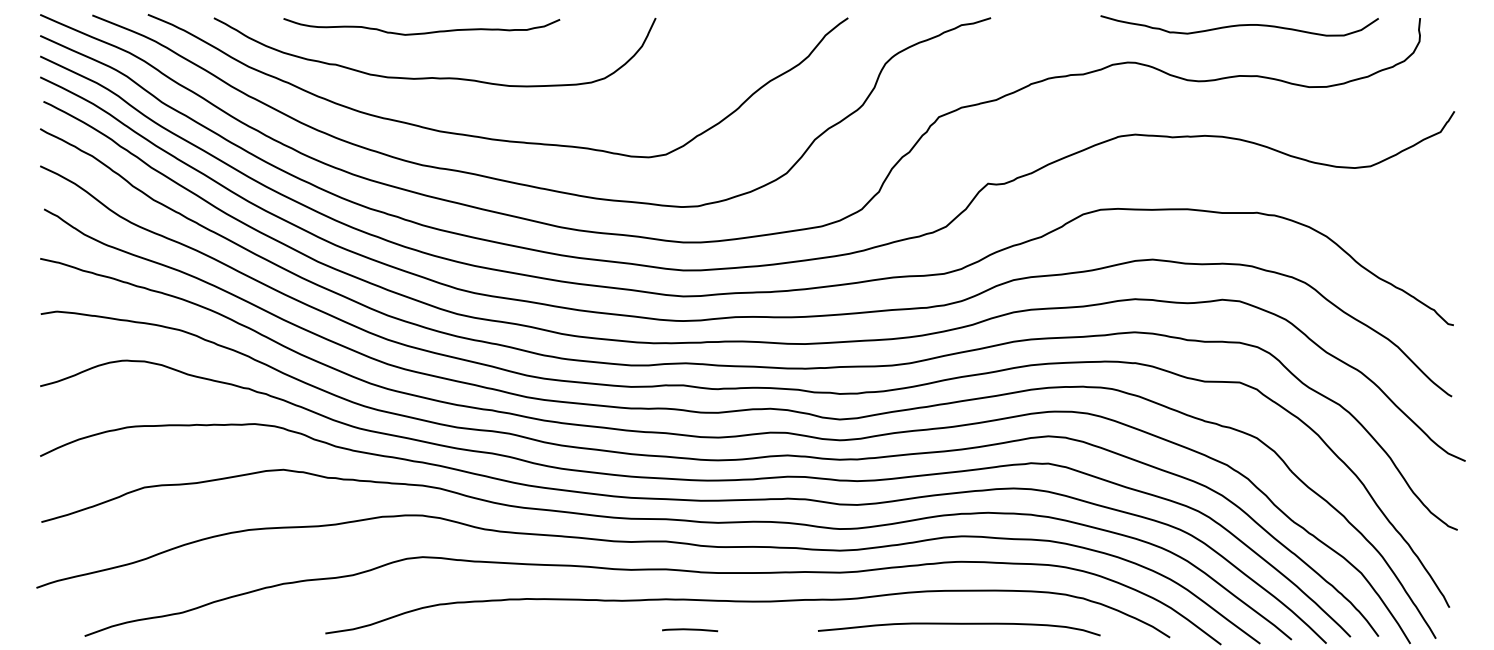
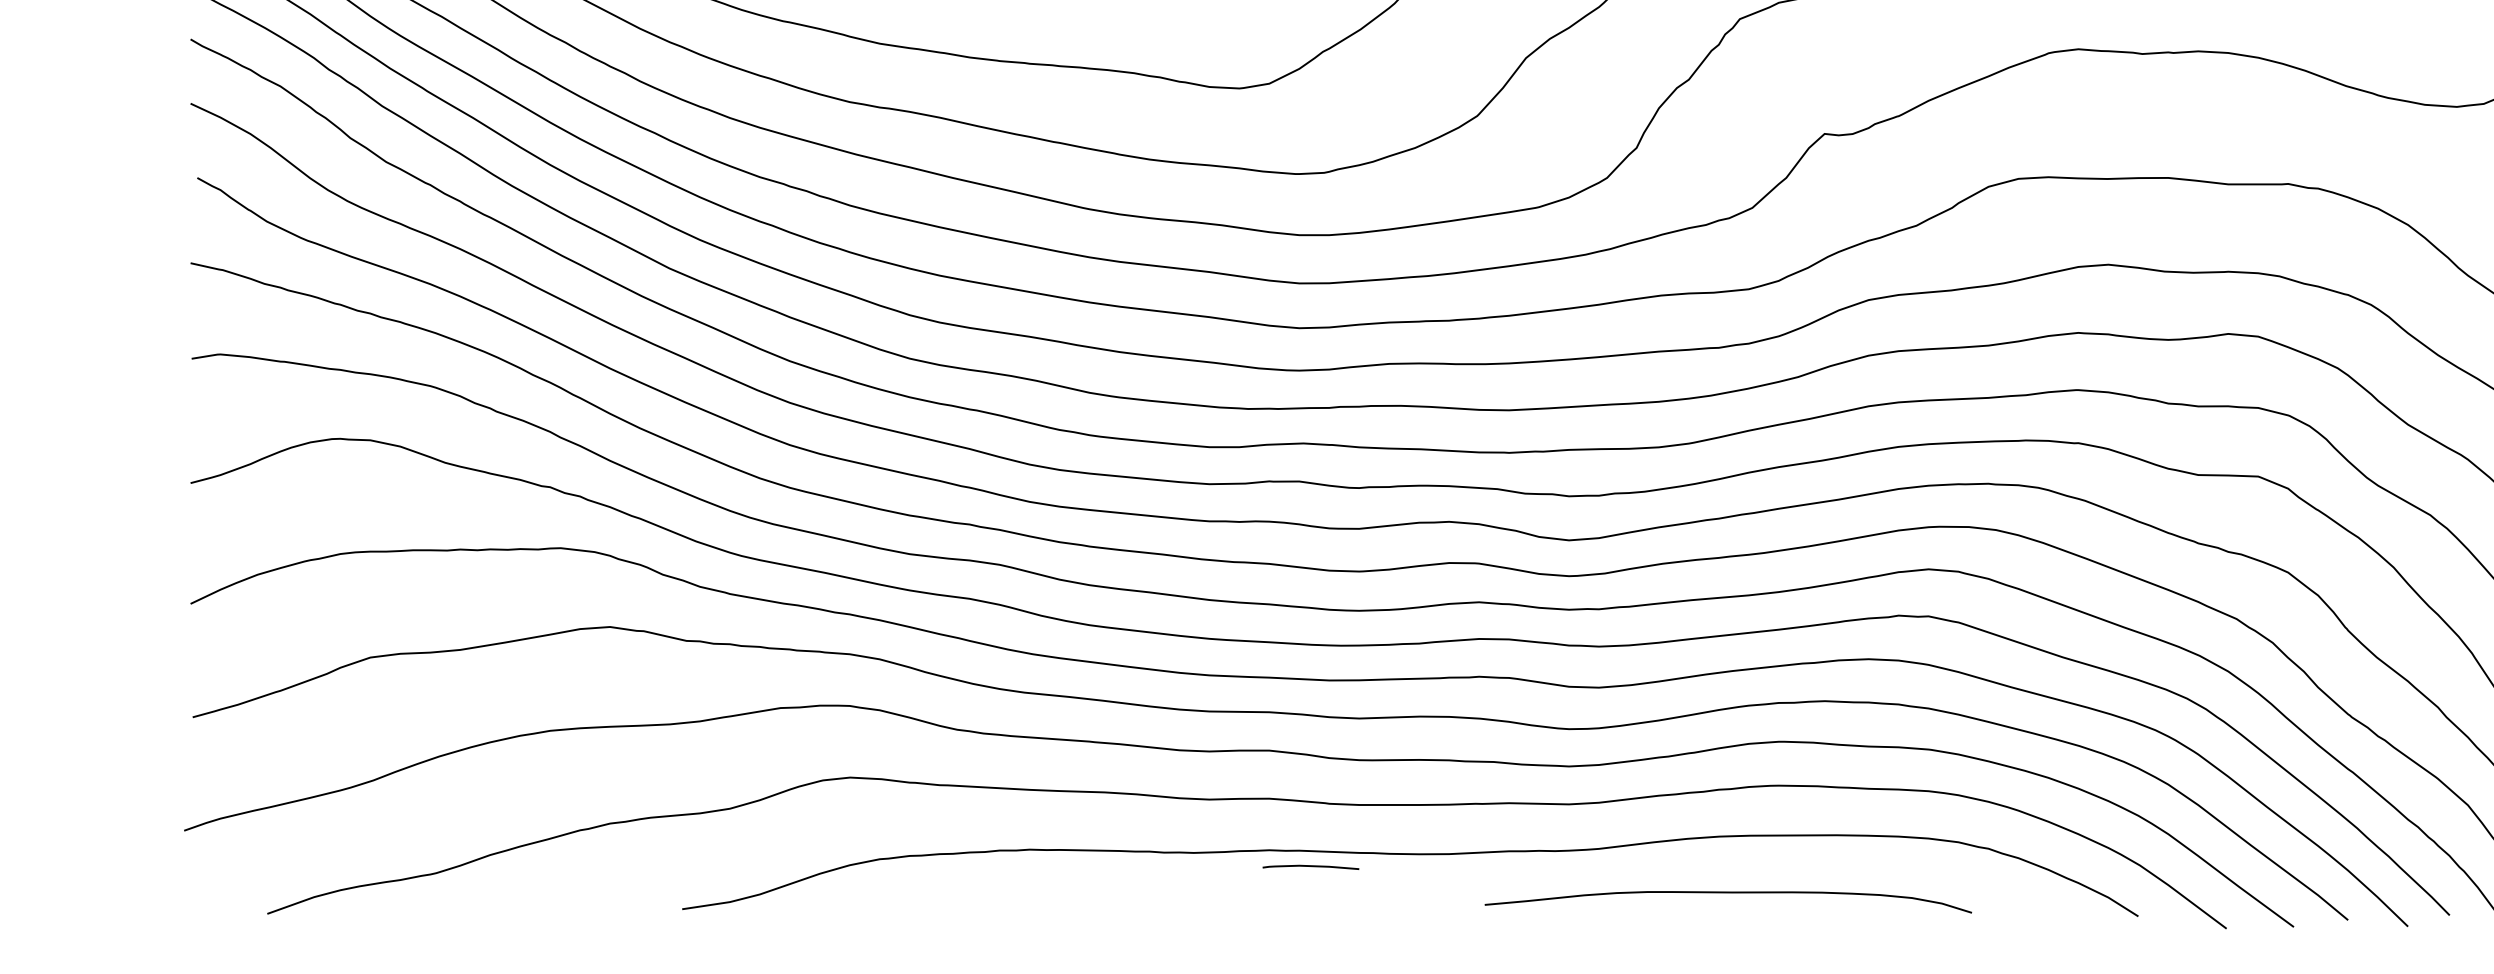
curve: (959, 624) -> (1728, 893), moved
curve: (690, 630) -> (1311, 867), moved

